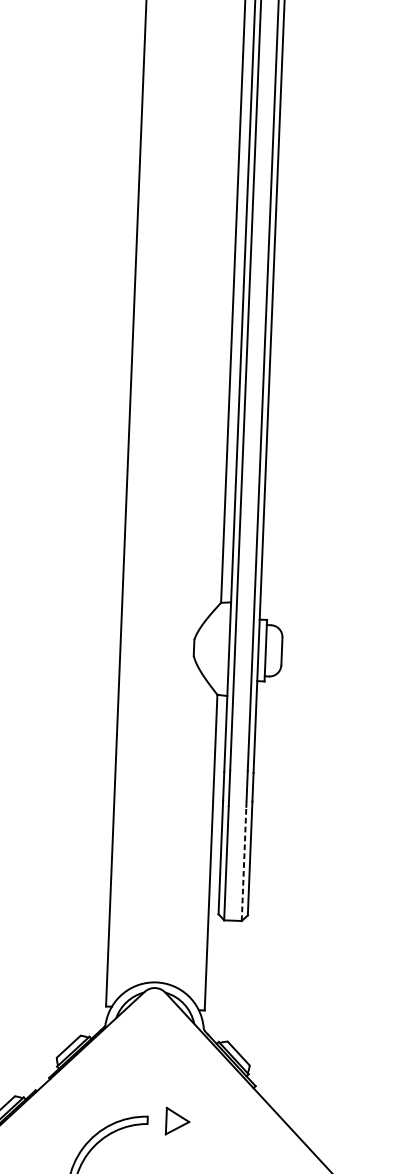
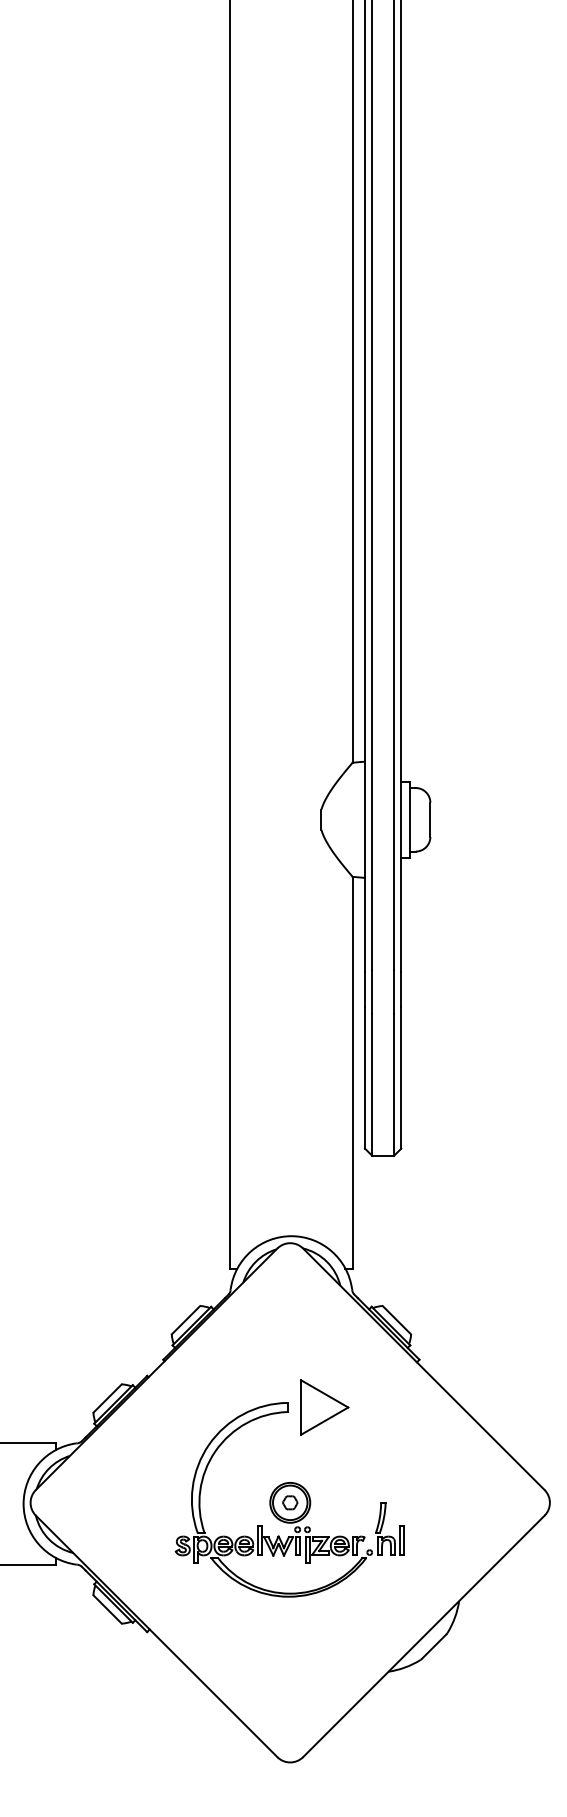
line: (244, 864) -> (394, 1085), dashed -> solid
part: (177, 1121) -> (324, 1407), size x1.67

